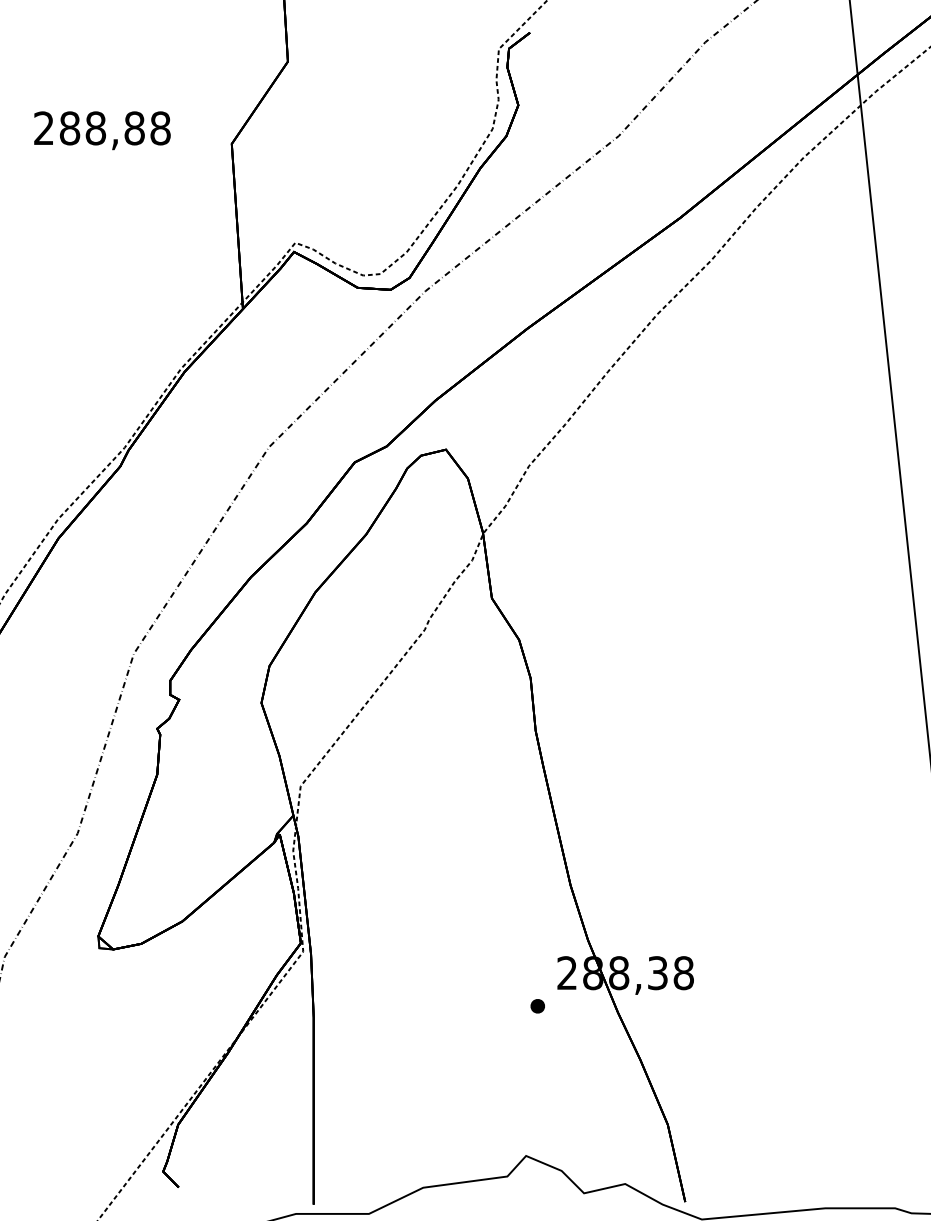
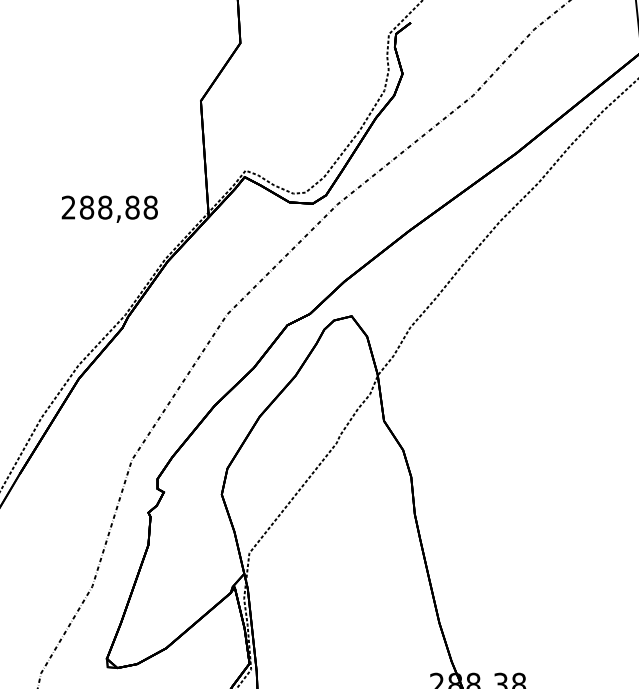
text: (102, 130) -> (109, 209), moved

